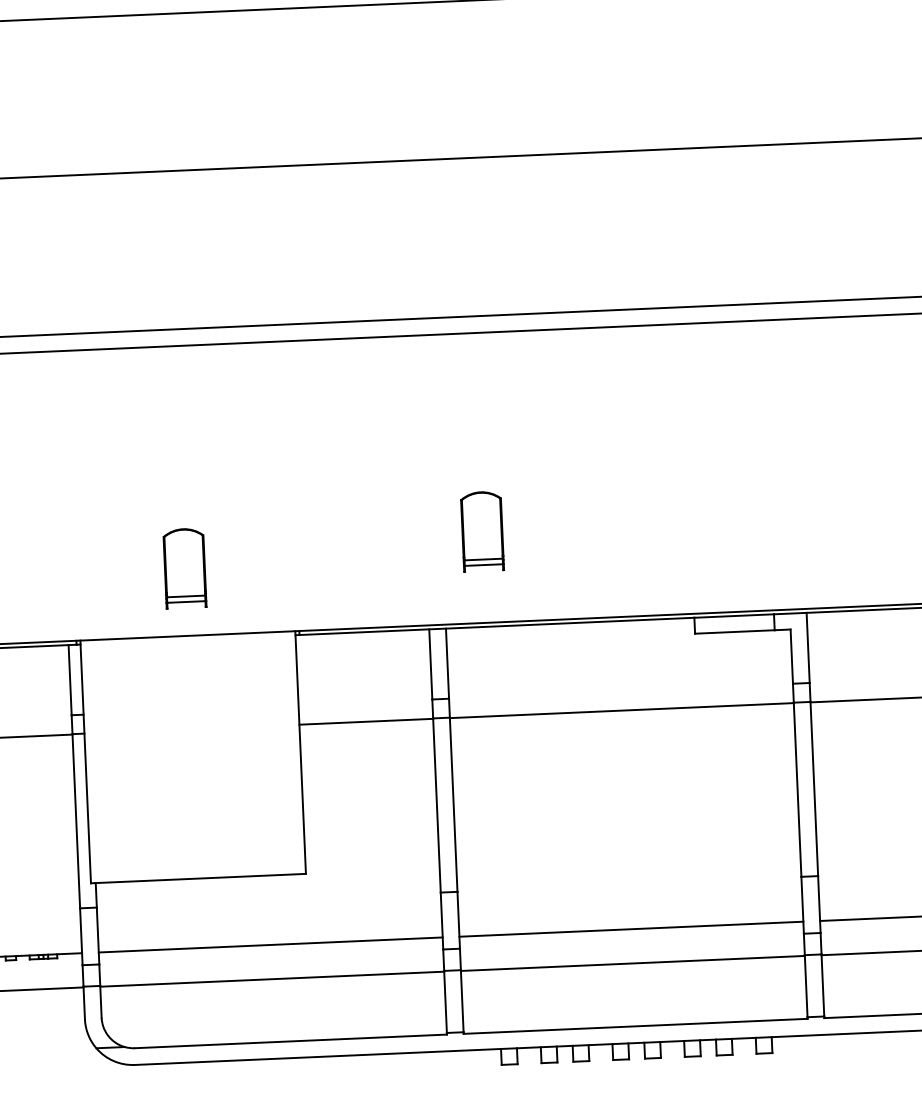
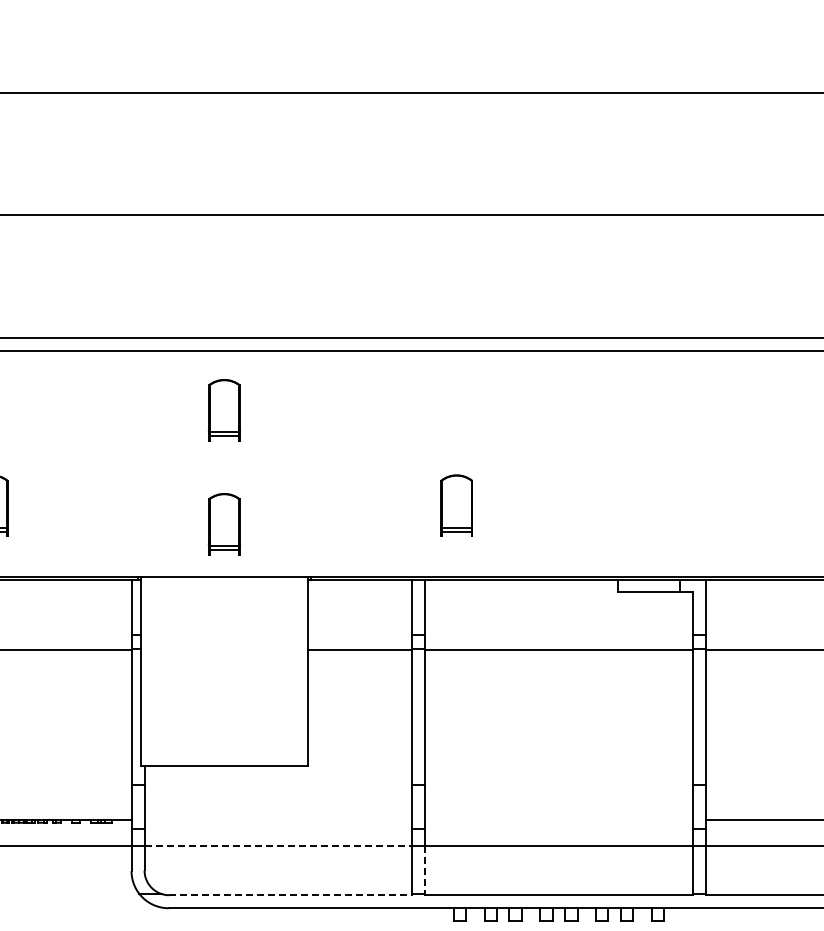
part: (177, 422) -> (223, 410), added
line: (630, 929) -> (558, 819), removed
line: (270, 944) -> (278, 819), removed
line: (272, 979) -> (278, 846), solid -> dashed
line: (462, 1002) -> (425, 870), solid -> dashed
line: (291, 1041) -> (291, 895), solid -> dashed

